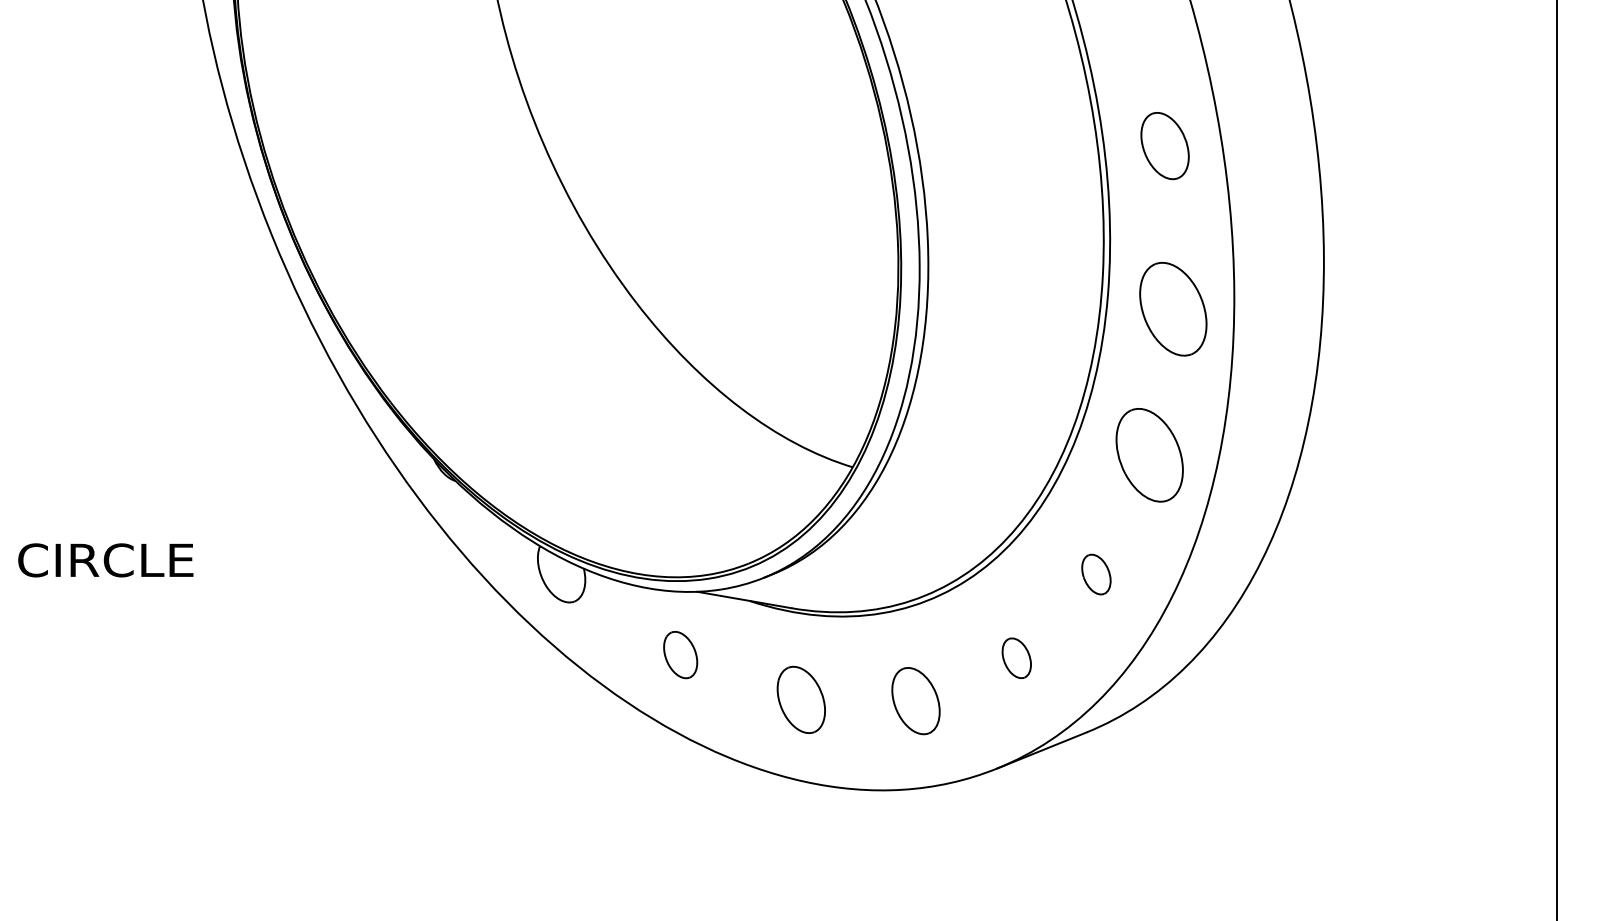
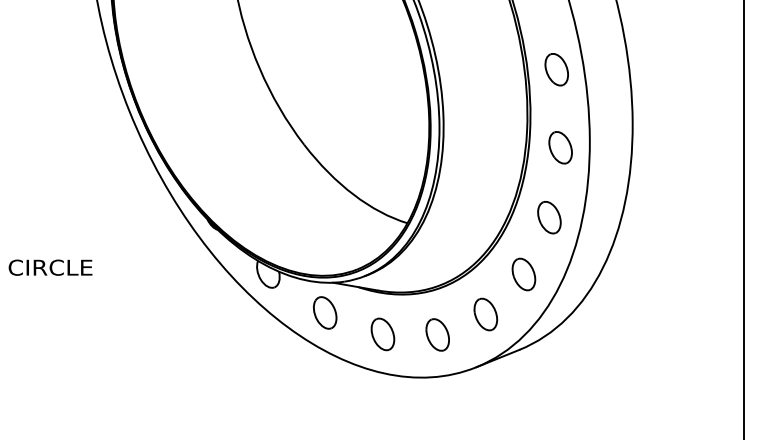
part: (1172, 308) -> (560, 147), size x0.71
part: (1149, 455) -> (549, 217), size x0.71
part: (1095, 574) -> (523, 274), size x1.67
part: (681, 654) -> (325, 312), size x1.43
part: (1015, 658) -> (485, 314), size x1.67

